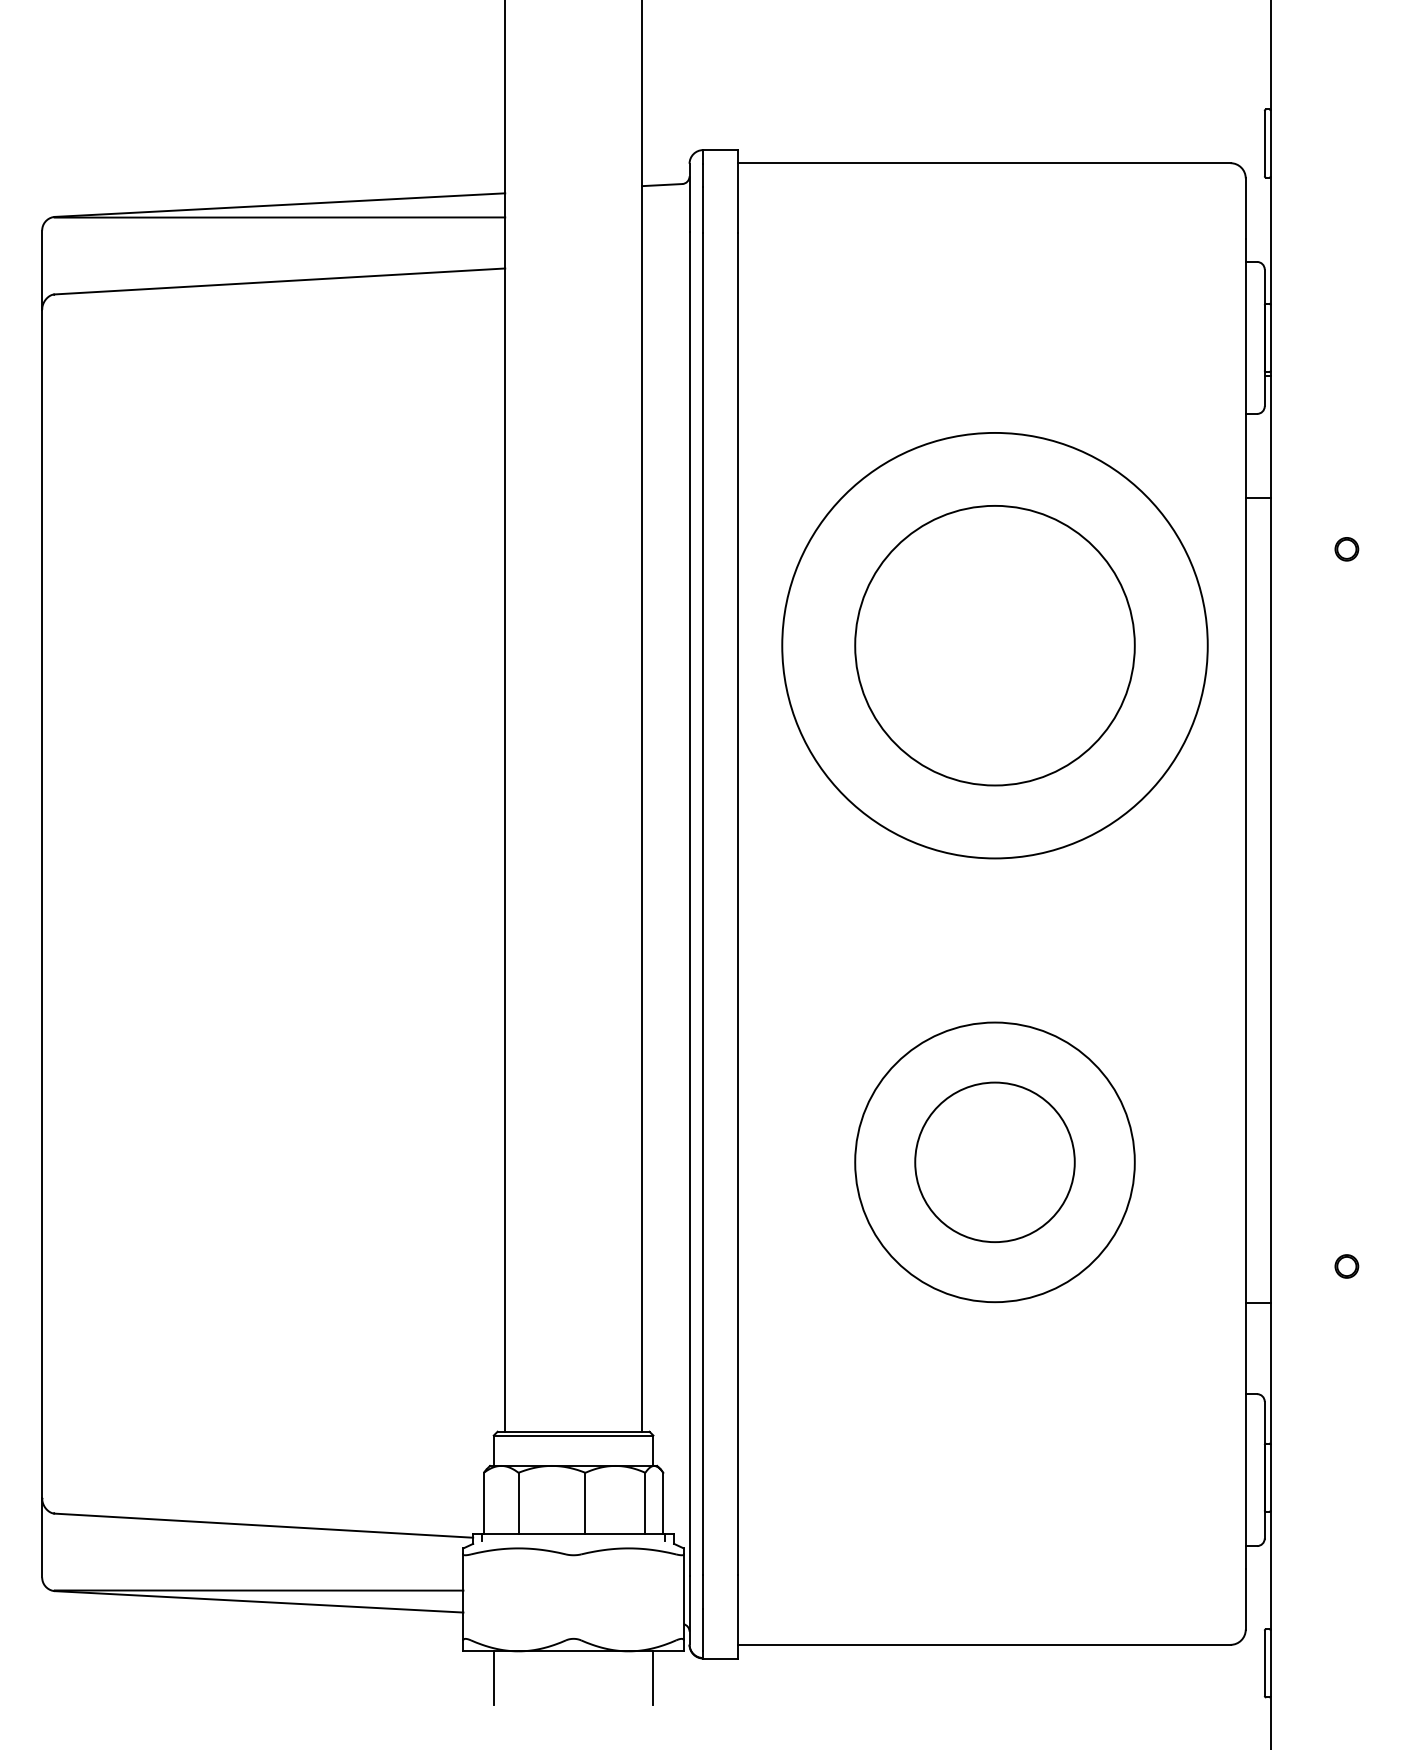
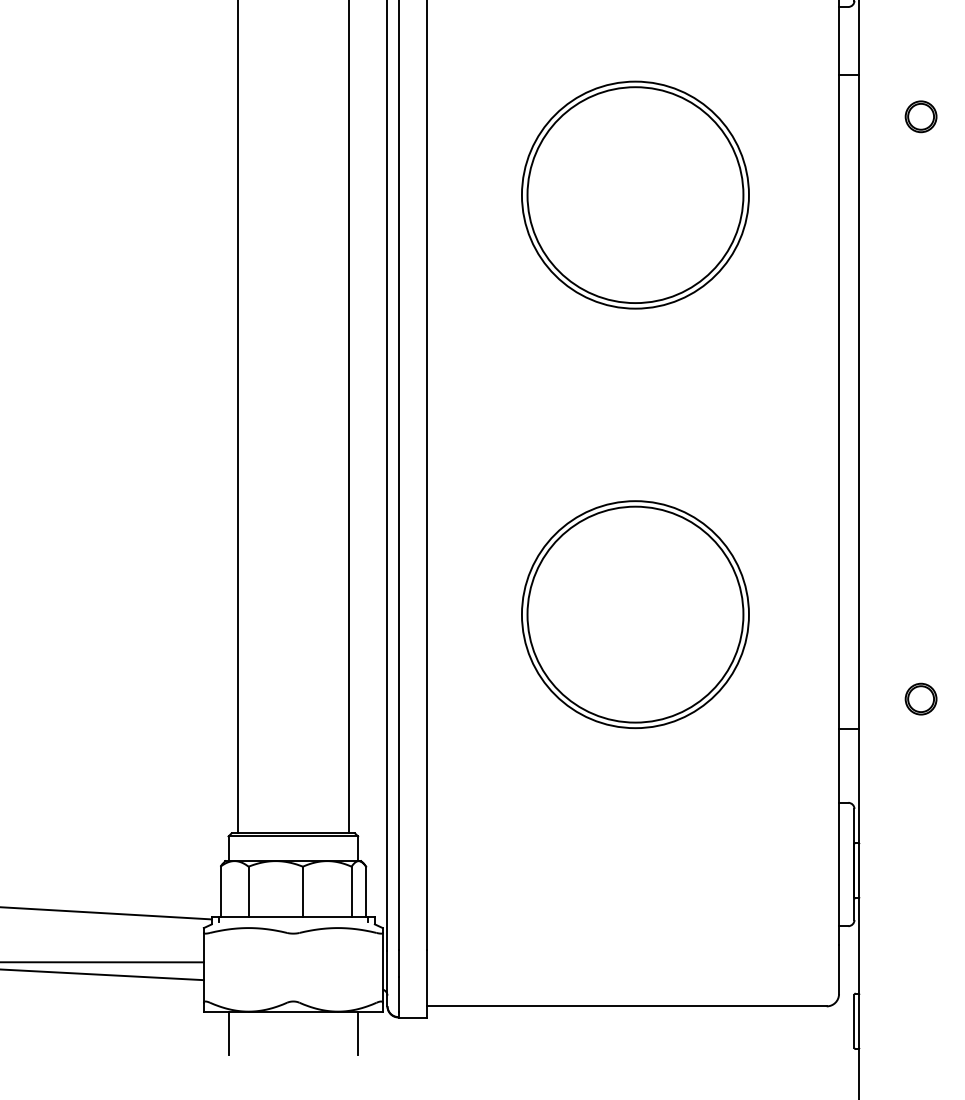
part: (1346, 549) -> (920, 117), size x1.67
circle: (994, 645) -> (635, 195), size x0.62
circle: (994, 1162) -> (635, 614), size x1.67
part: (1346, 1266) -> (920, 699), size x1.67

